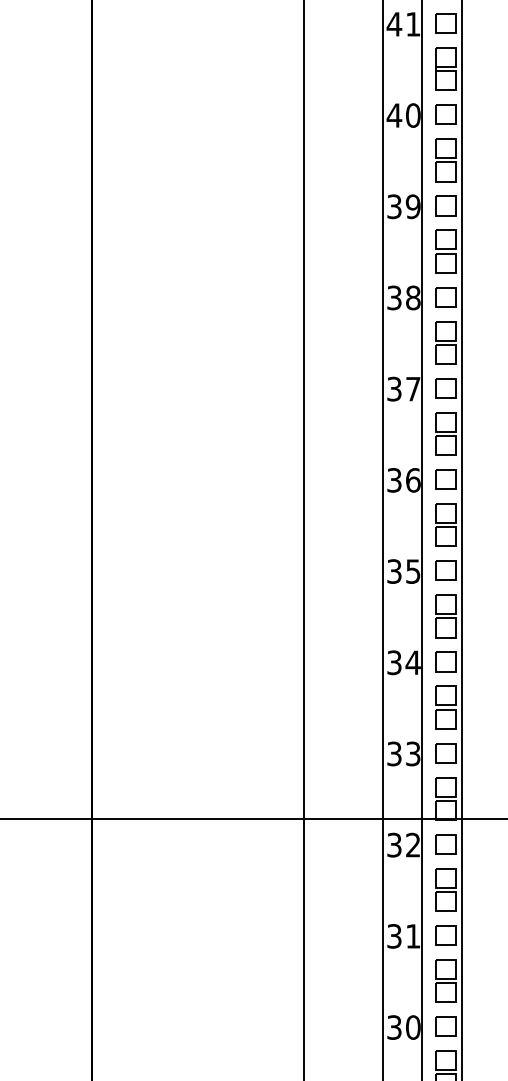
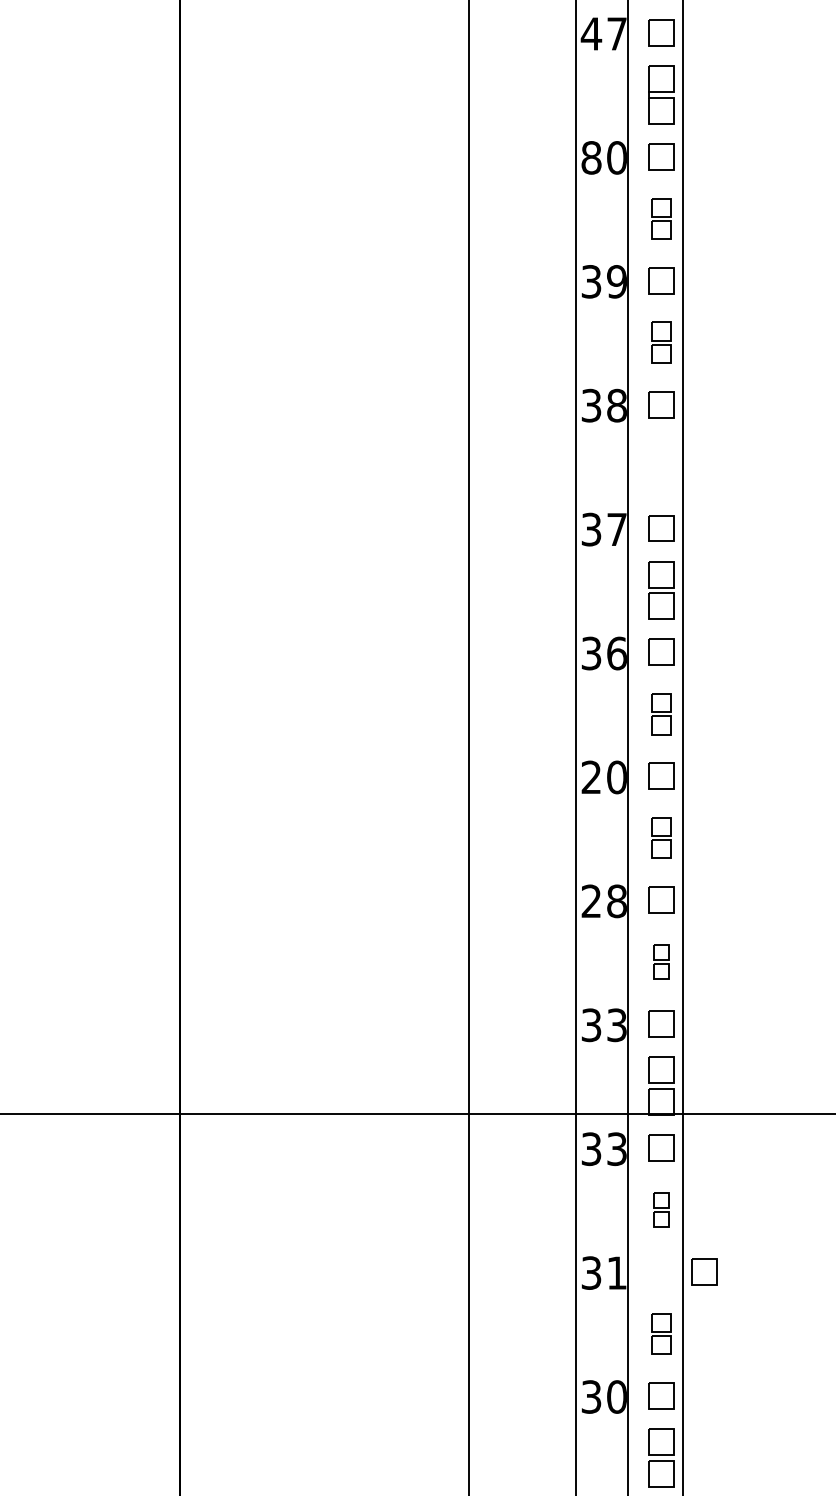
text: (412, 24) -> (616, 33), 41 -> 47
text: (394, 115) -> (591, 157), 40 -> 80
part: (445, 160) -> (661, 218), size x0.7
part: (445, 251) -> (661, 342), size x0.7
part: (445, 342) -> (661, 466), removed
part: (445, 525) -> (661, 714), size x0.7
text: (403, 571) -> (603, 777), 35 -> 20
part: (445, 615) -> (661, 837), size x0.7
text: (403, 662) -> (603, 901), 34 -> 28
part: (445, 707) -> (661, 961), size x0.6
text: (412, 845) -> (616, 1149), 32 -> 33
part: (445, 889) -> (661, 1209), size x0.6
part: (445, 935) -> (704, 1271), moved
part: (445, 980) -> (661, 1333), size x0.7

